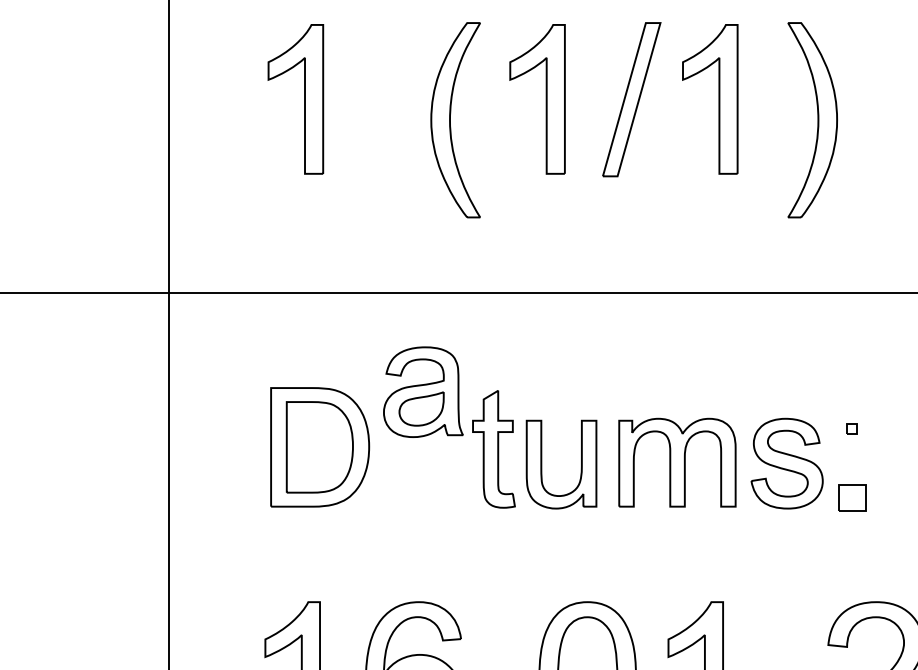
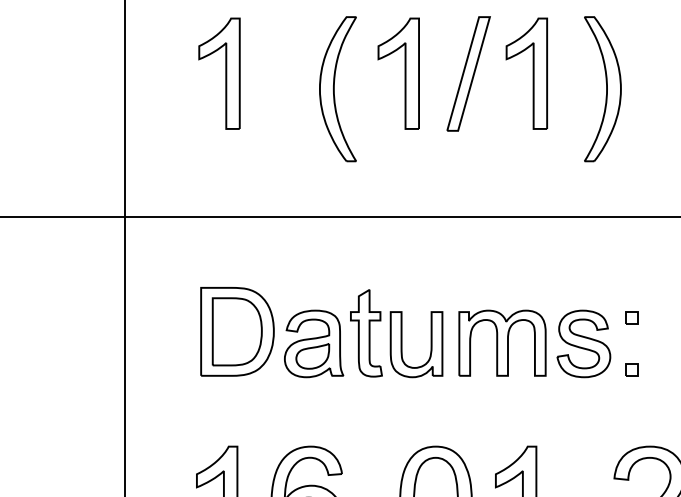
part: (423, 391) -> (314, 343), moved
part: (851, 428) -> (631, 317), size x1.67
part: (851, 498) -> (631, 369), size x0.62

